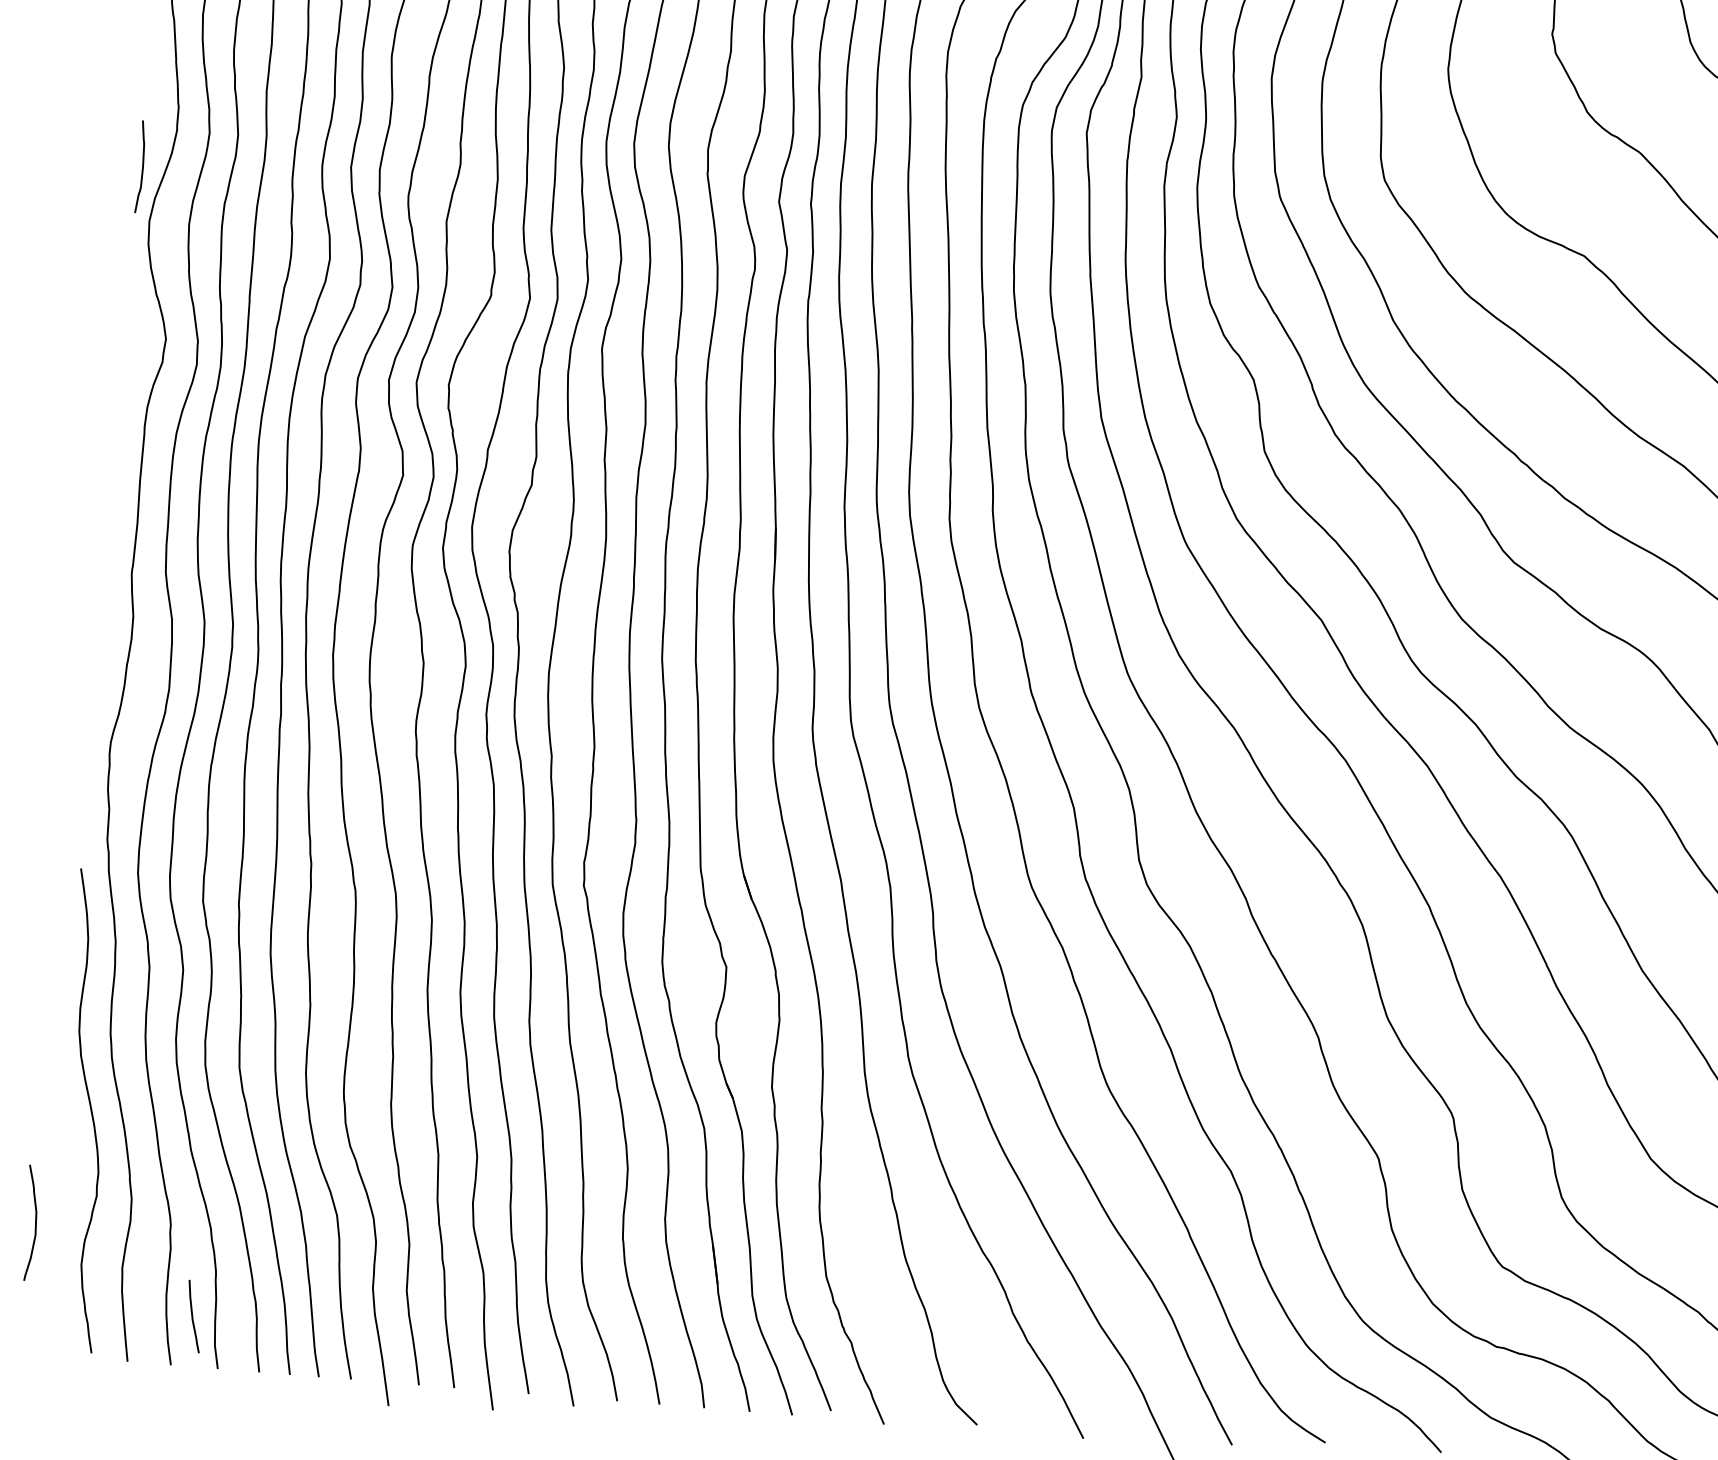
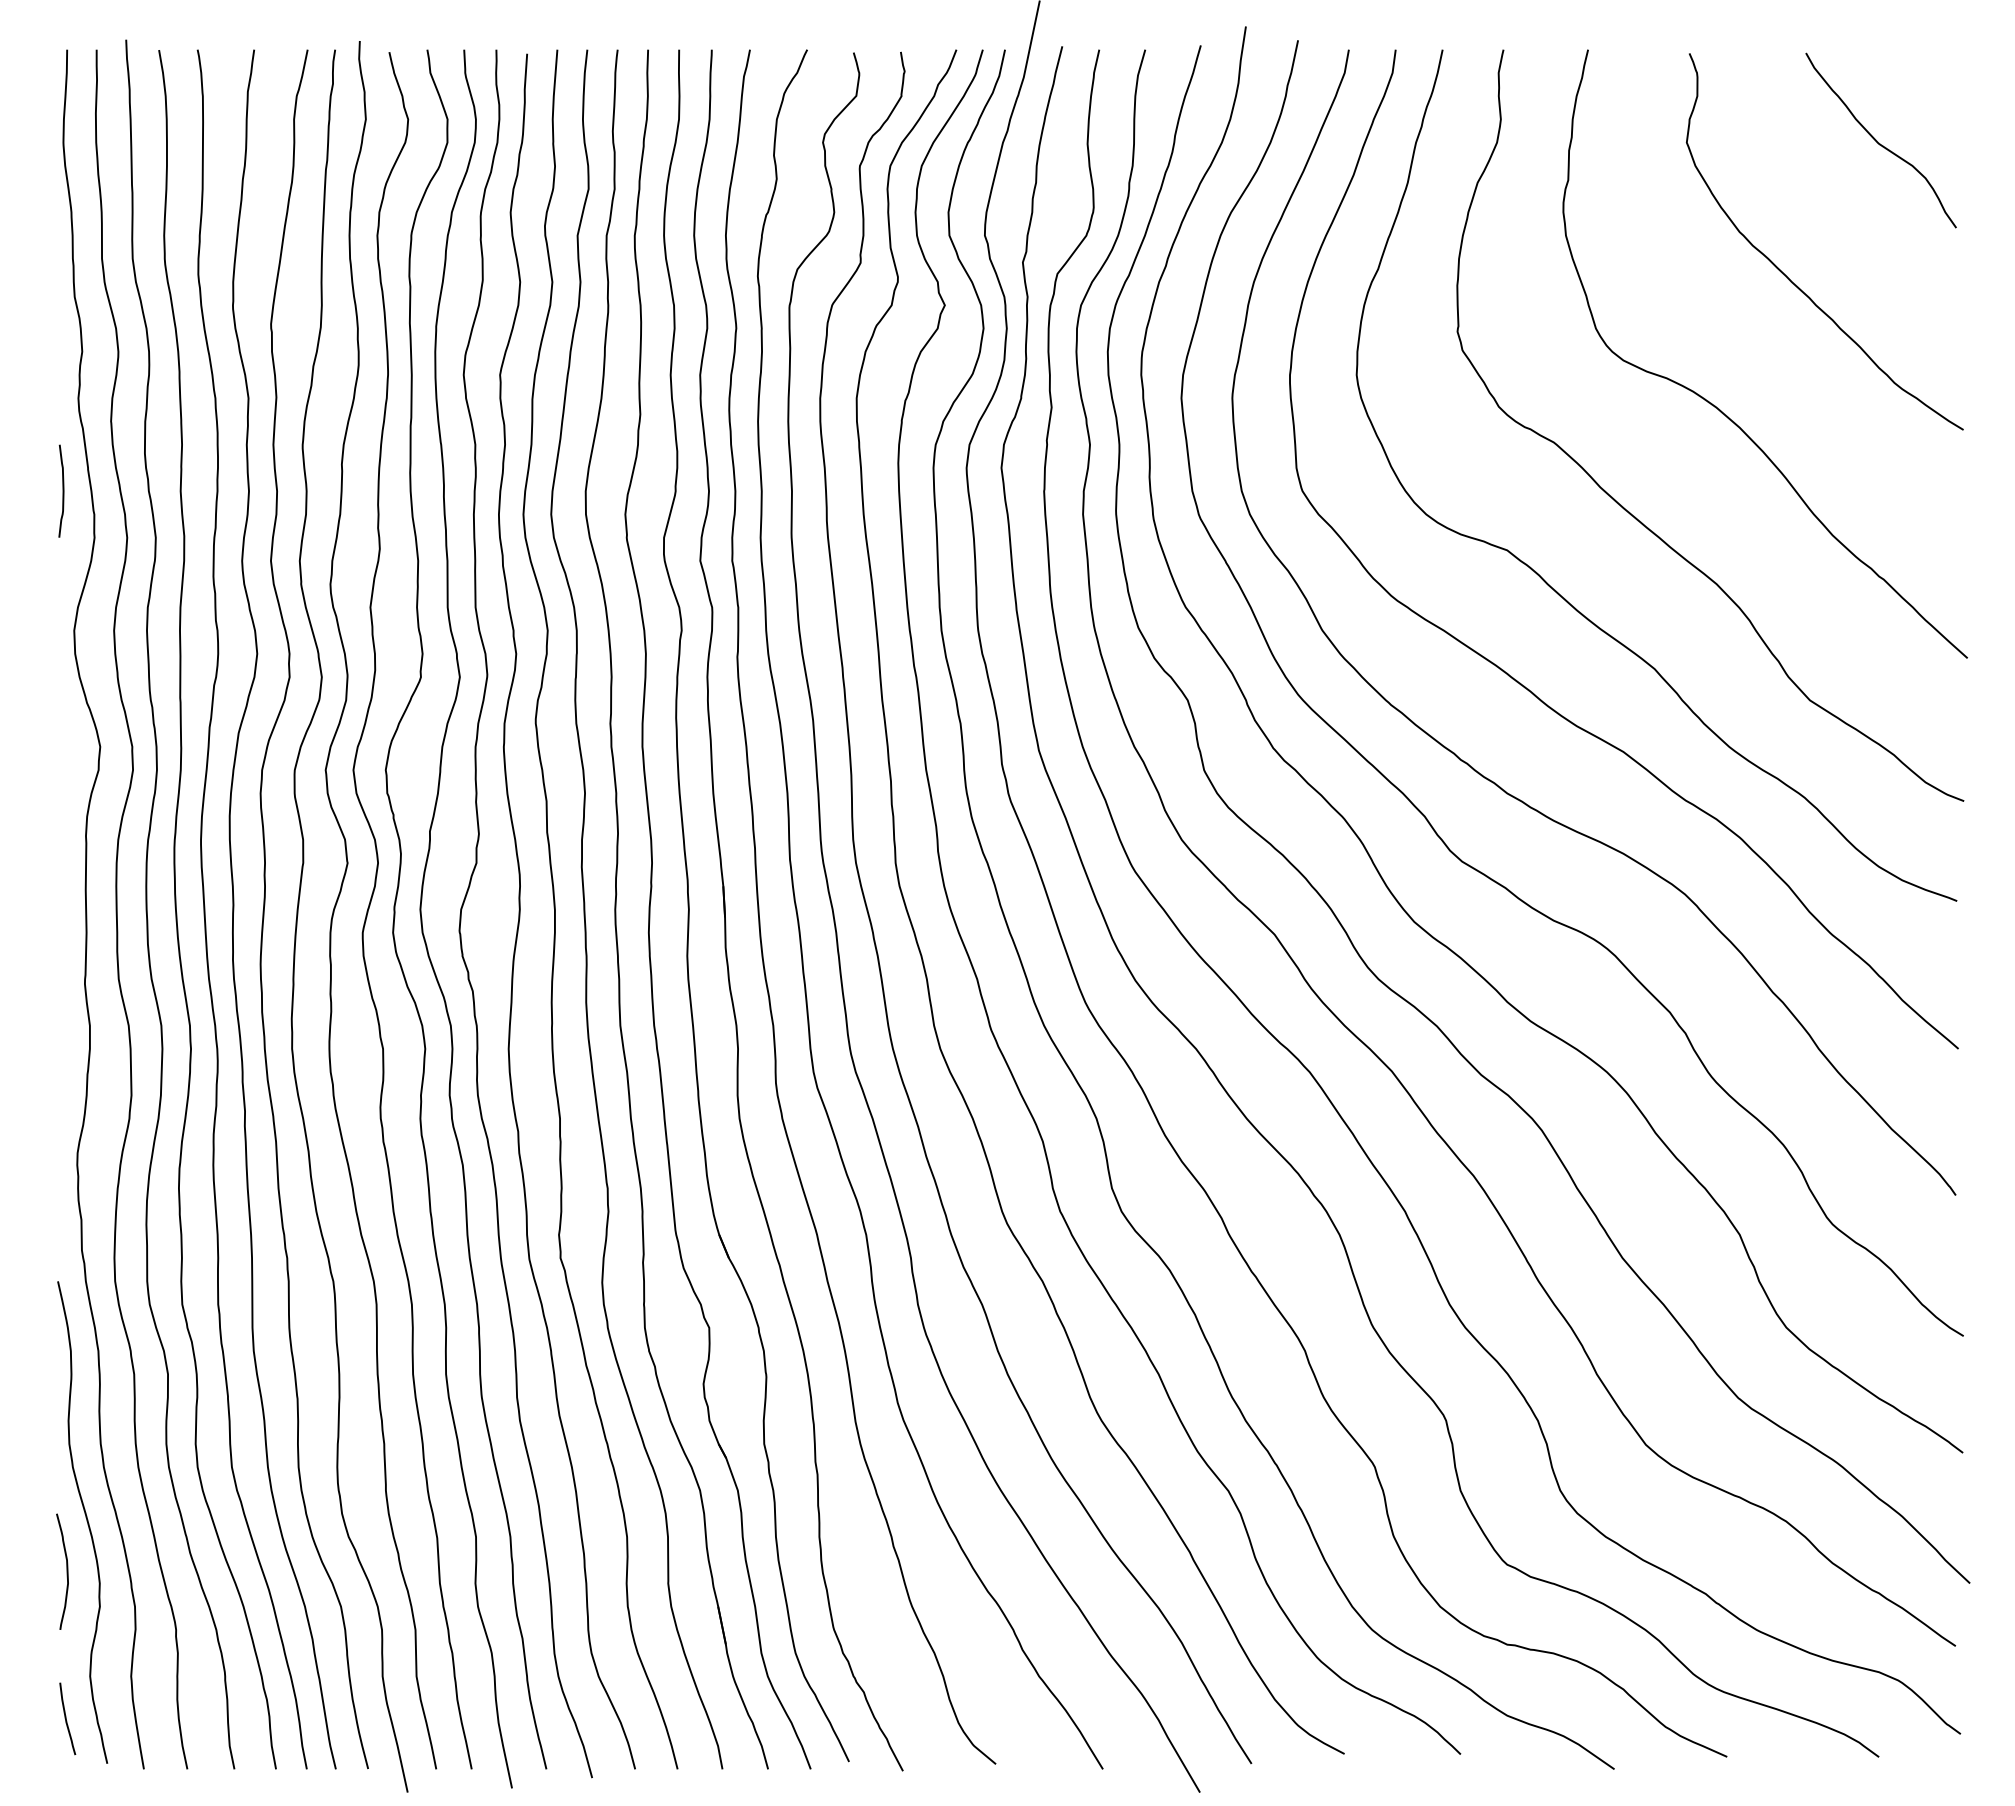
curve: (142, 166) -> (62, 490), moved
curve: (34, 1223) -> (66, 1571), moved
curve: (192, 1316) -> (66, 1718), moved

